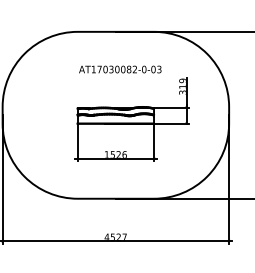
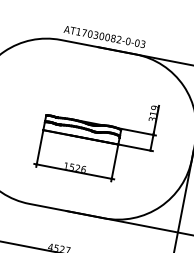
text: (120, 69) -> (104, 36), moved

